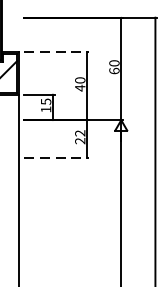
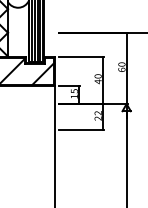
line: (56, 51) -> (81, 56), dashed -> solid
line: (56, 158) -> (81, 130), dashed -> solid

